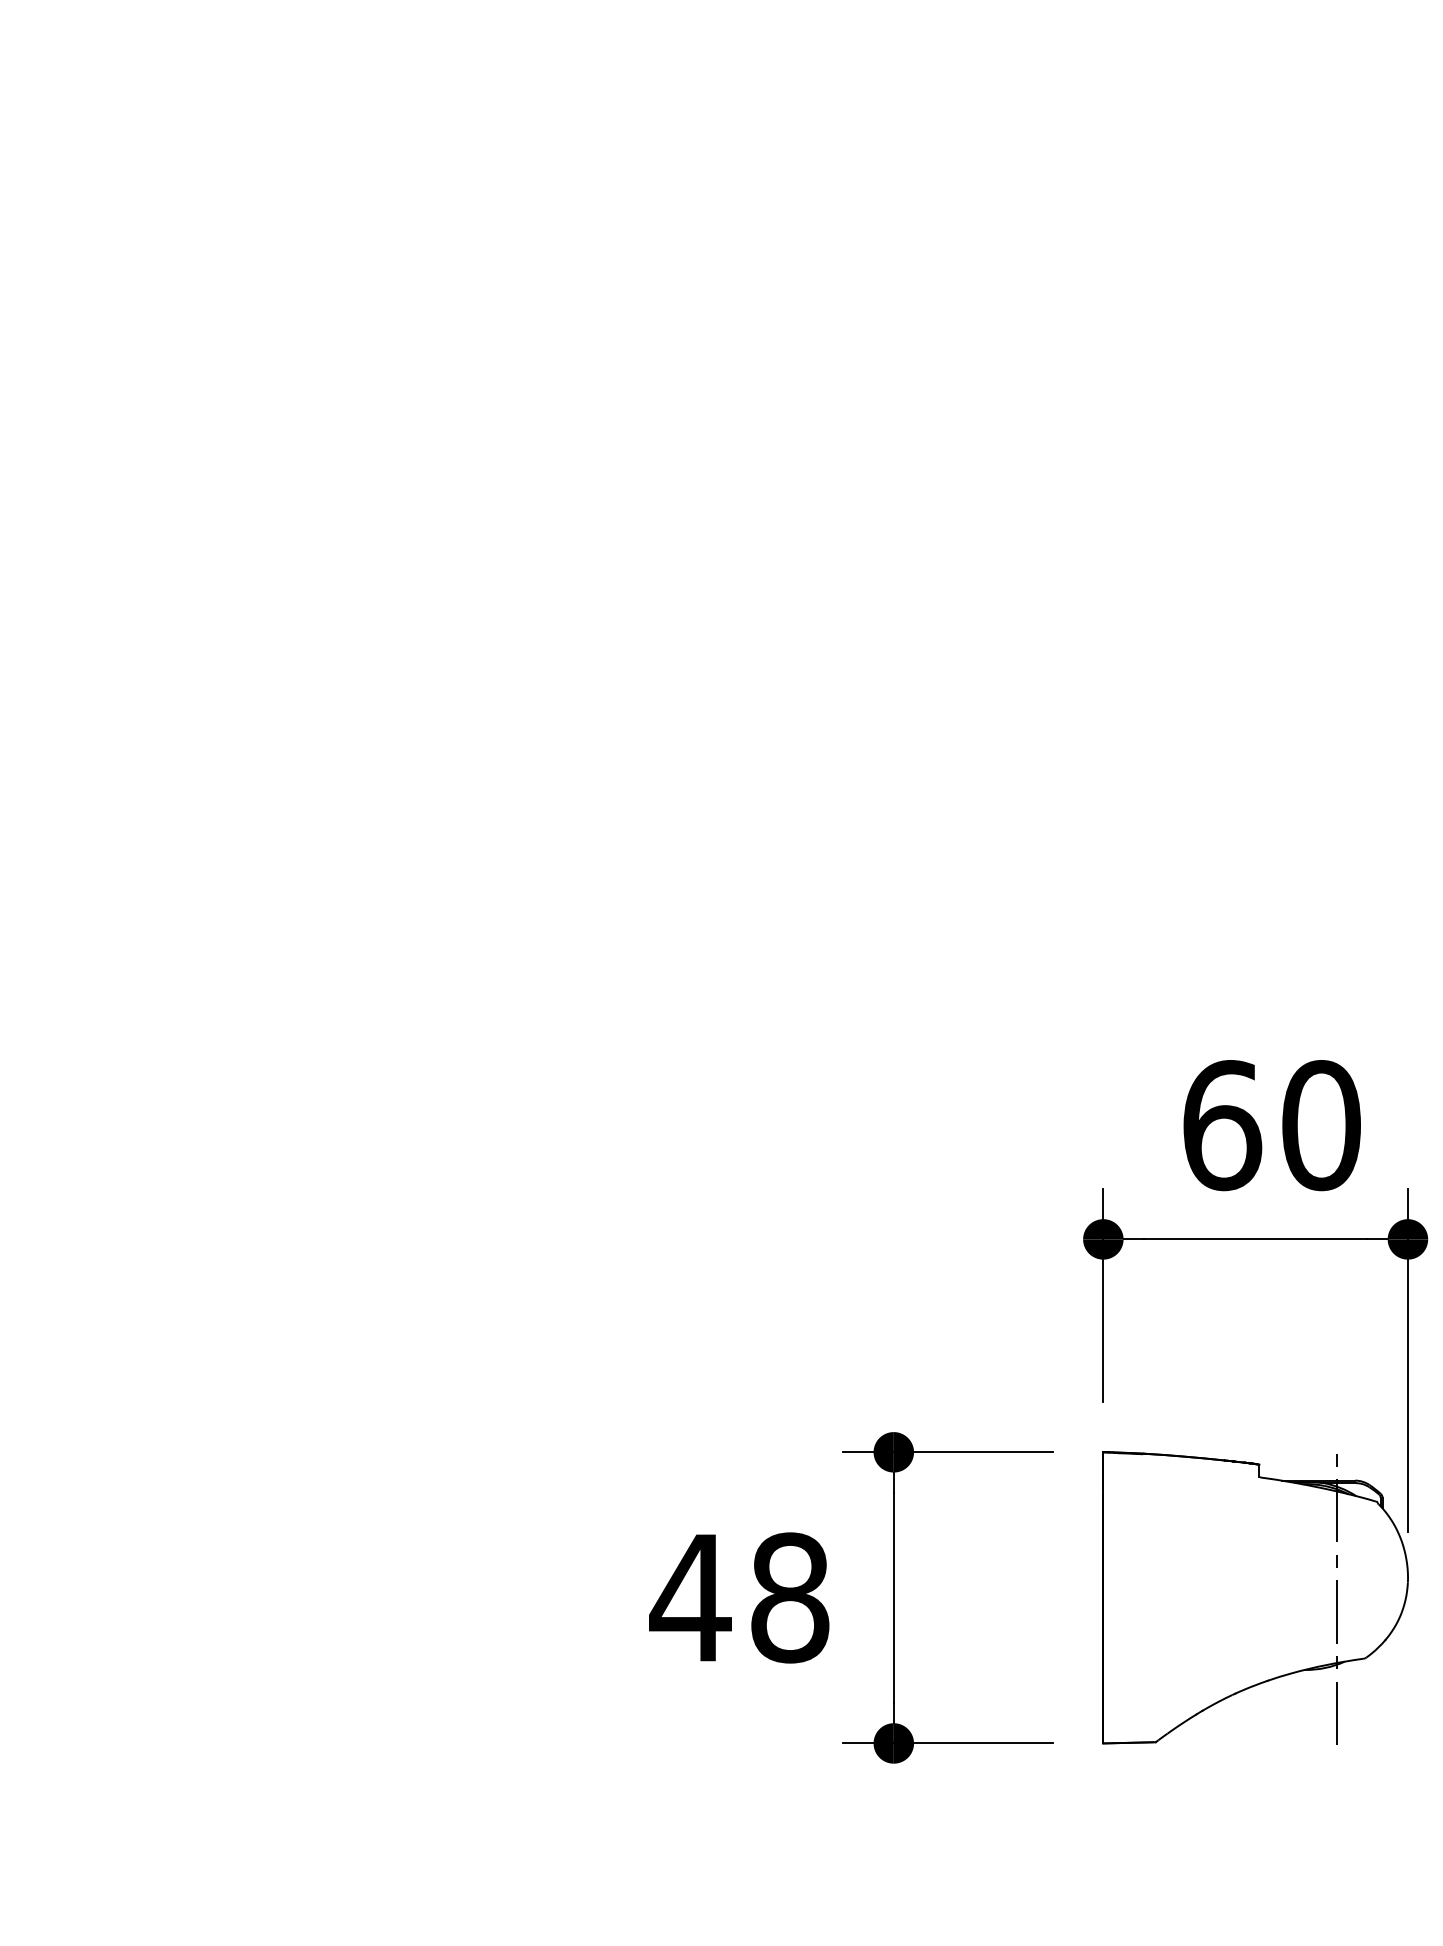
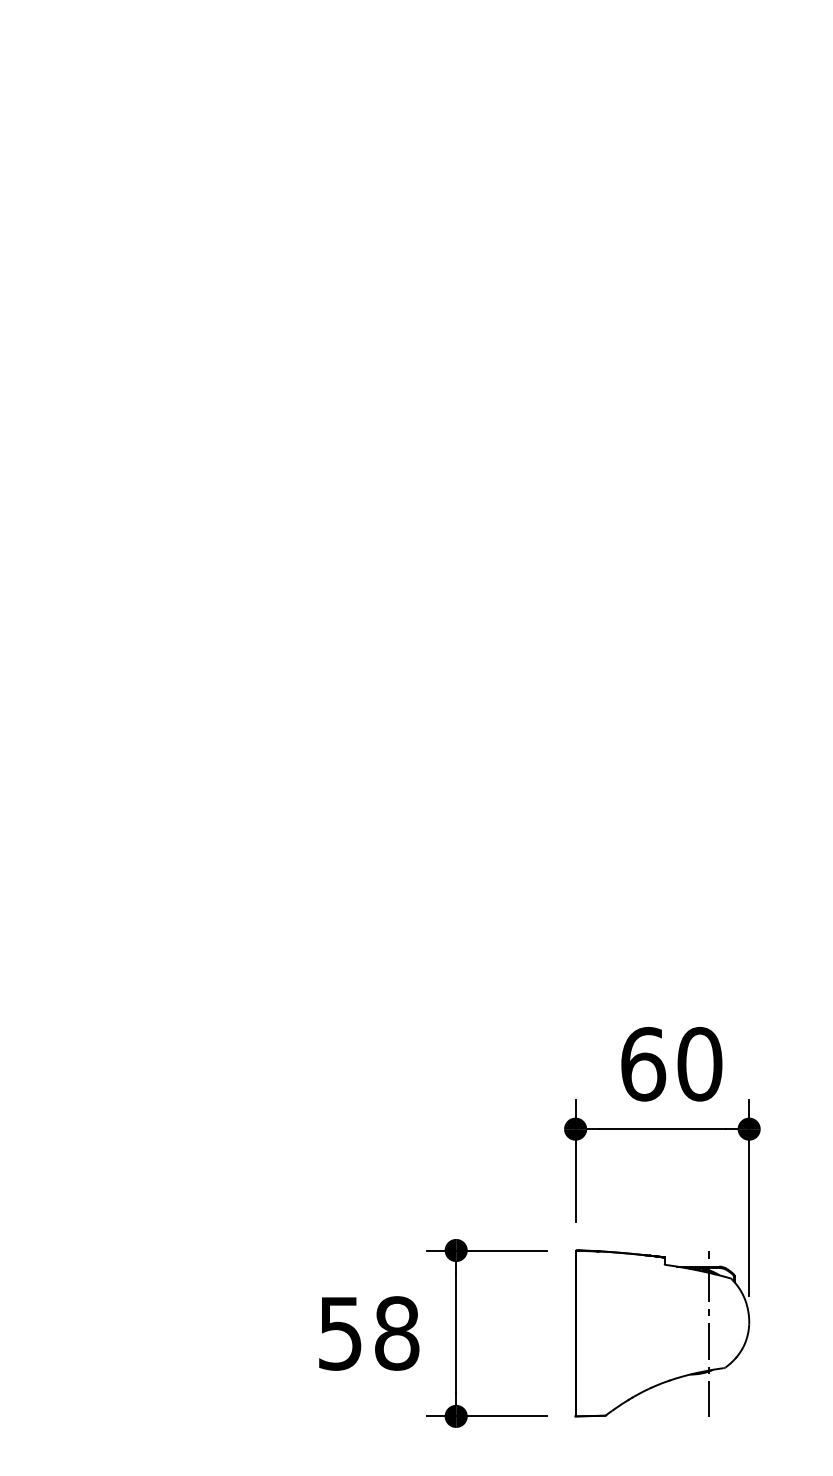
text: (689, 1597) -> (339, 1333), 48 -> 58

